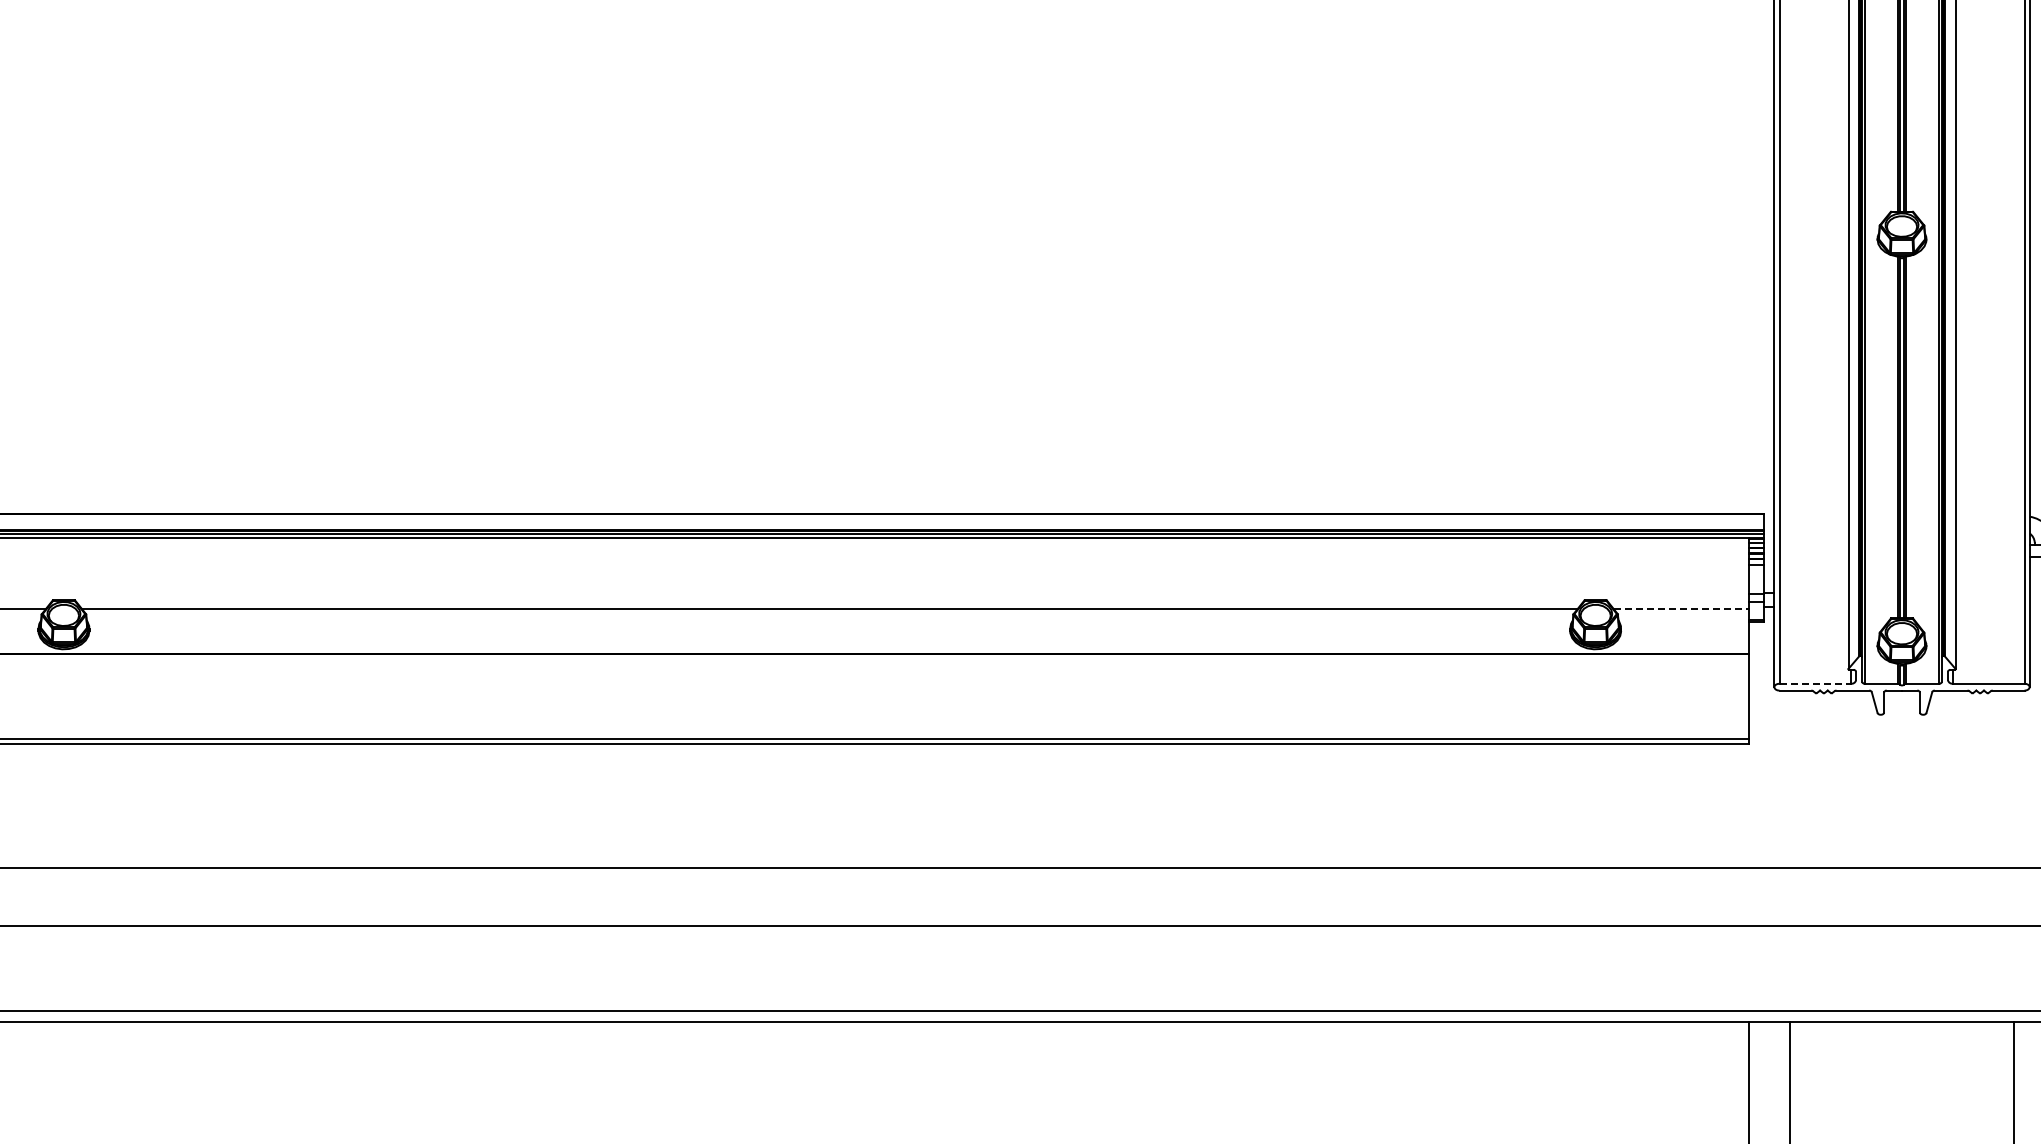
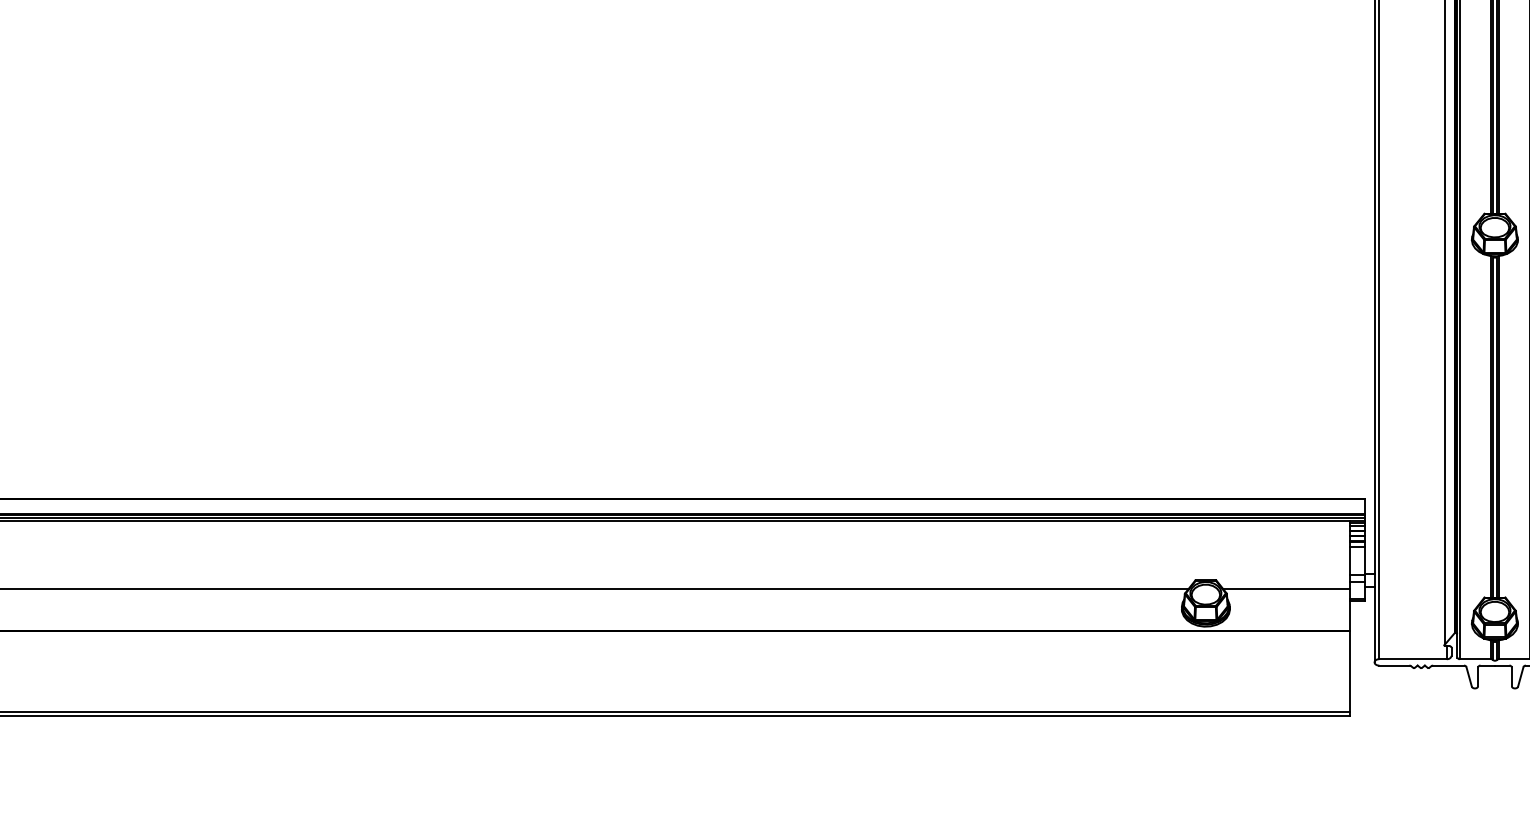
line: (1681, 609) -> (1286, 589), dashed -> solid
line: (1815, 683) -> (1413, 658), dashed -> solid

